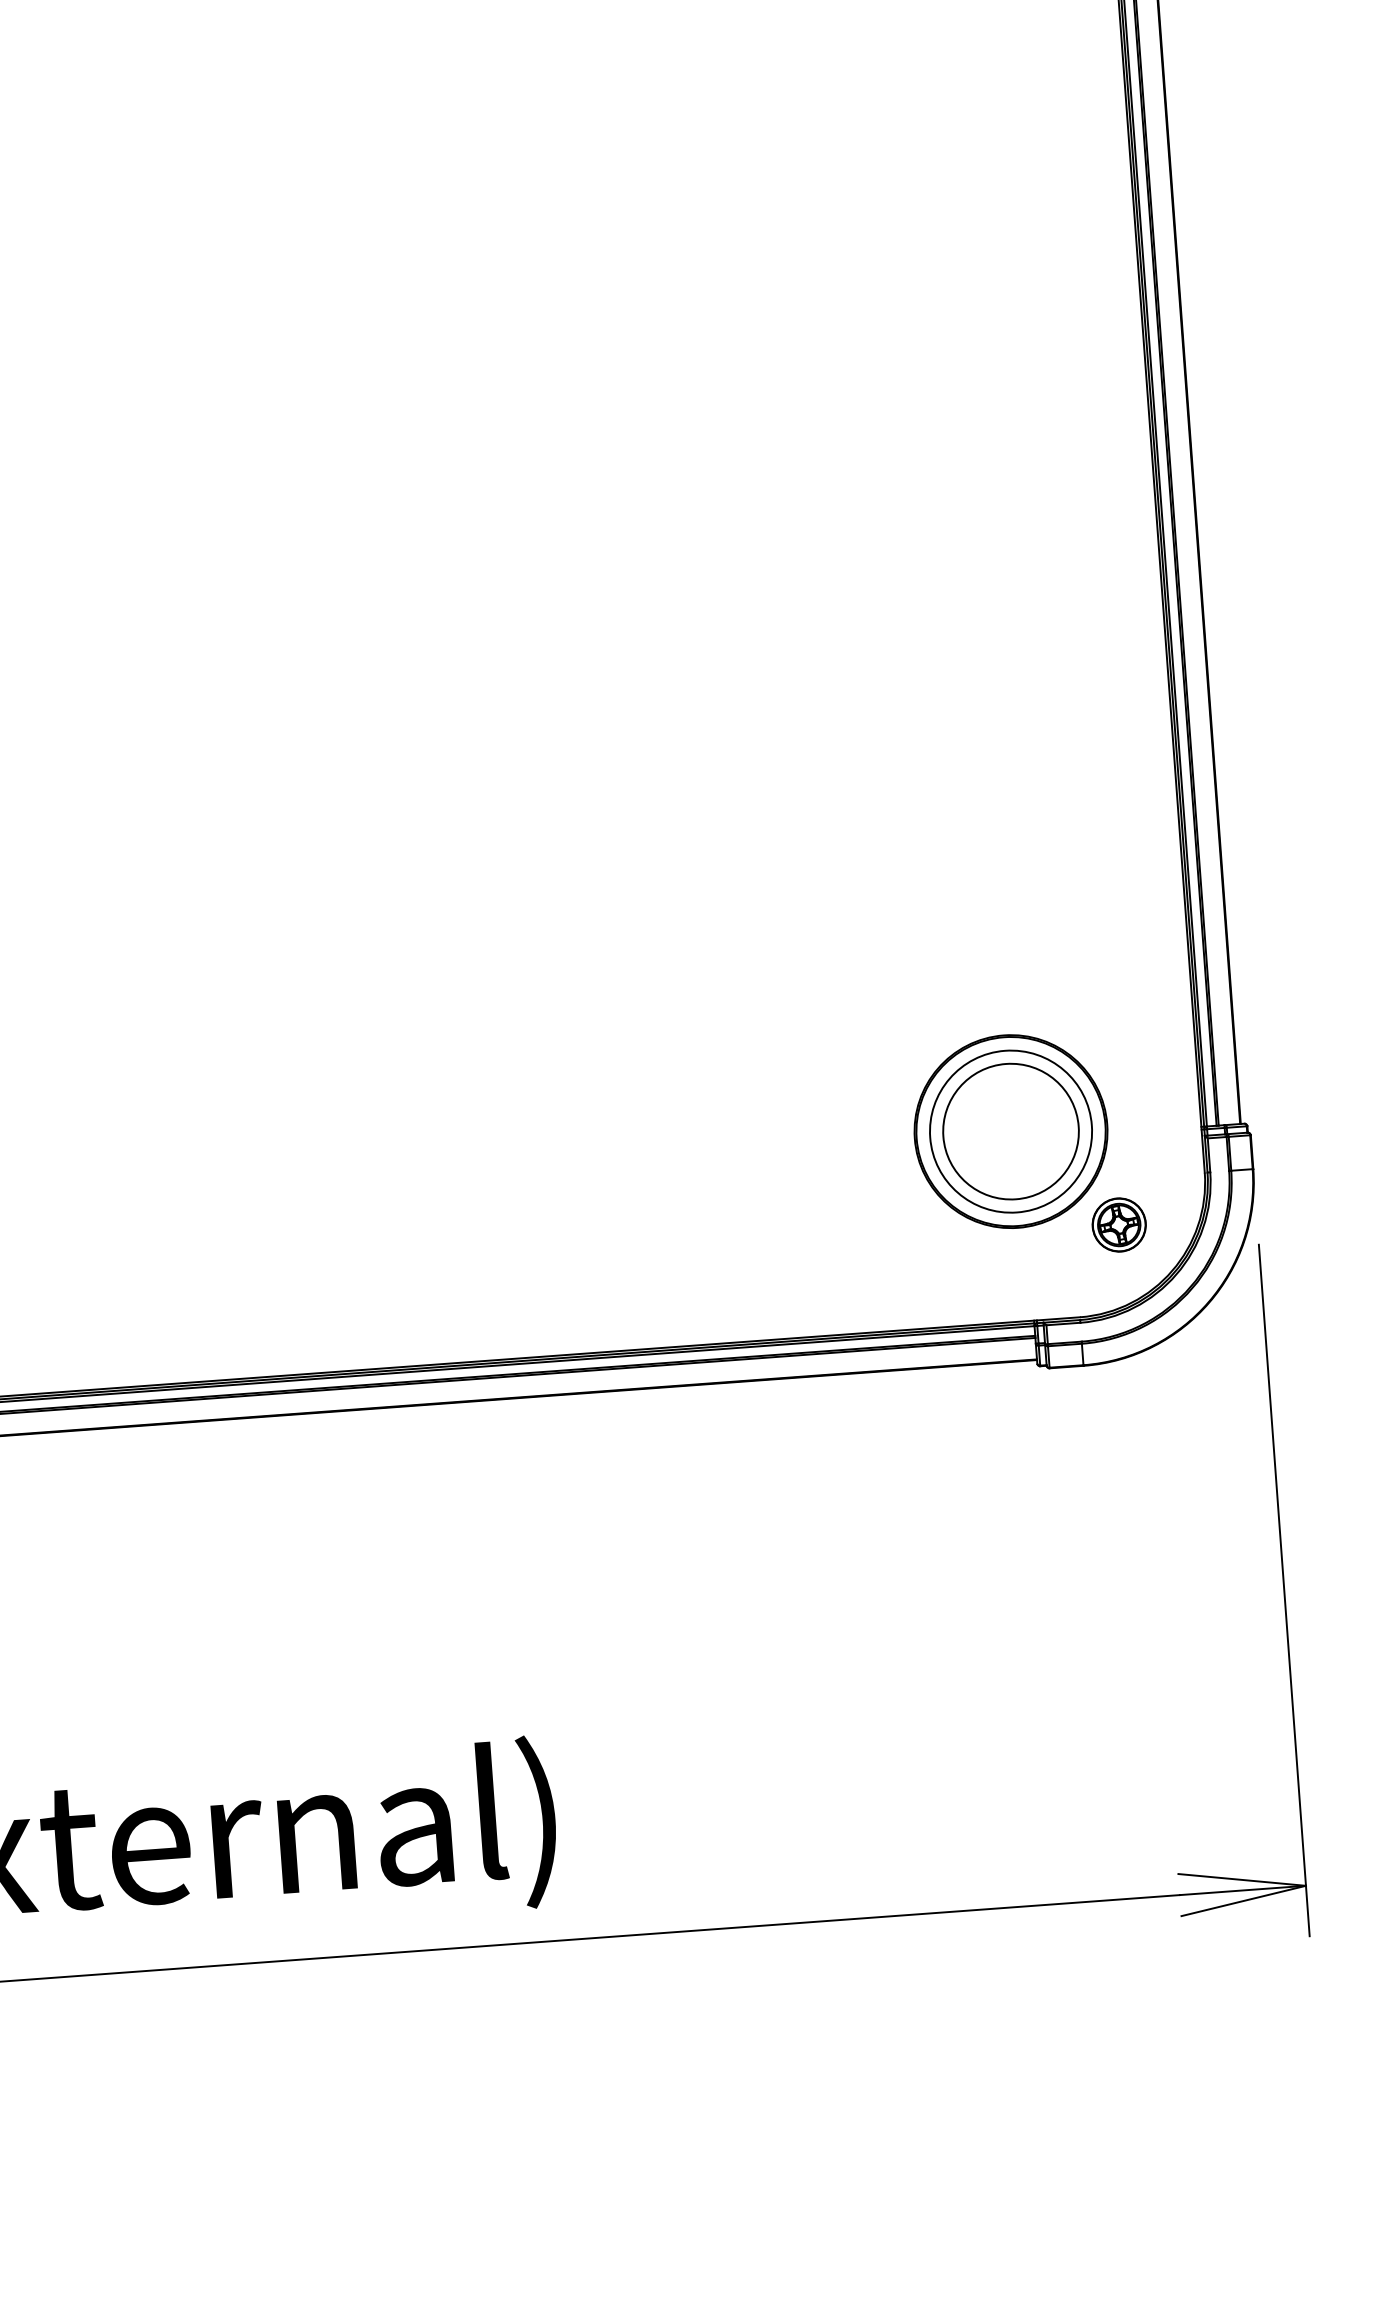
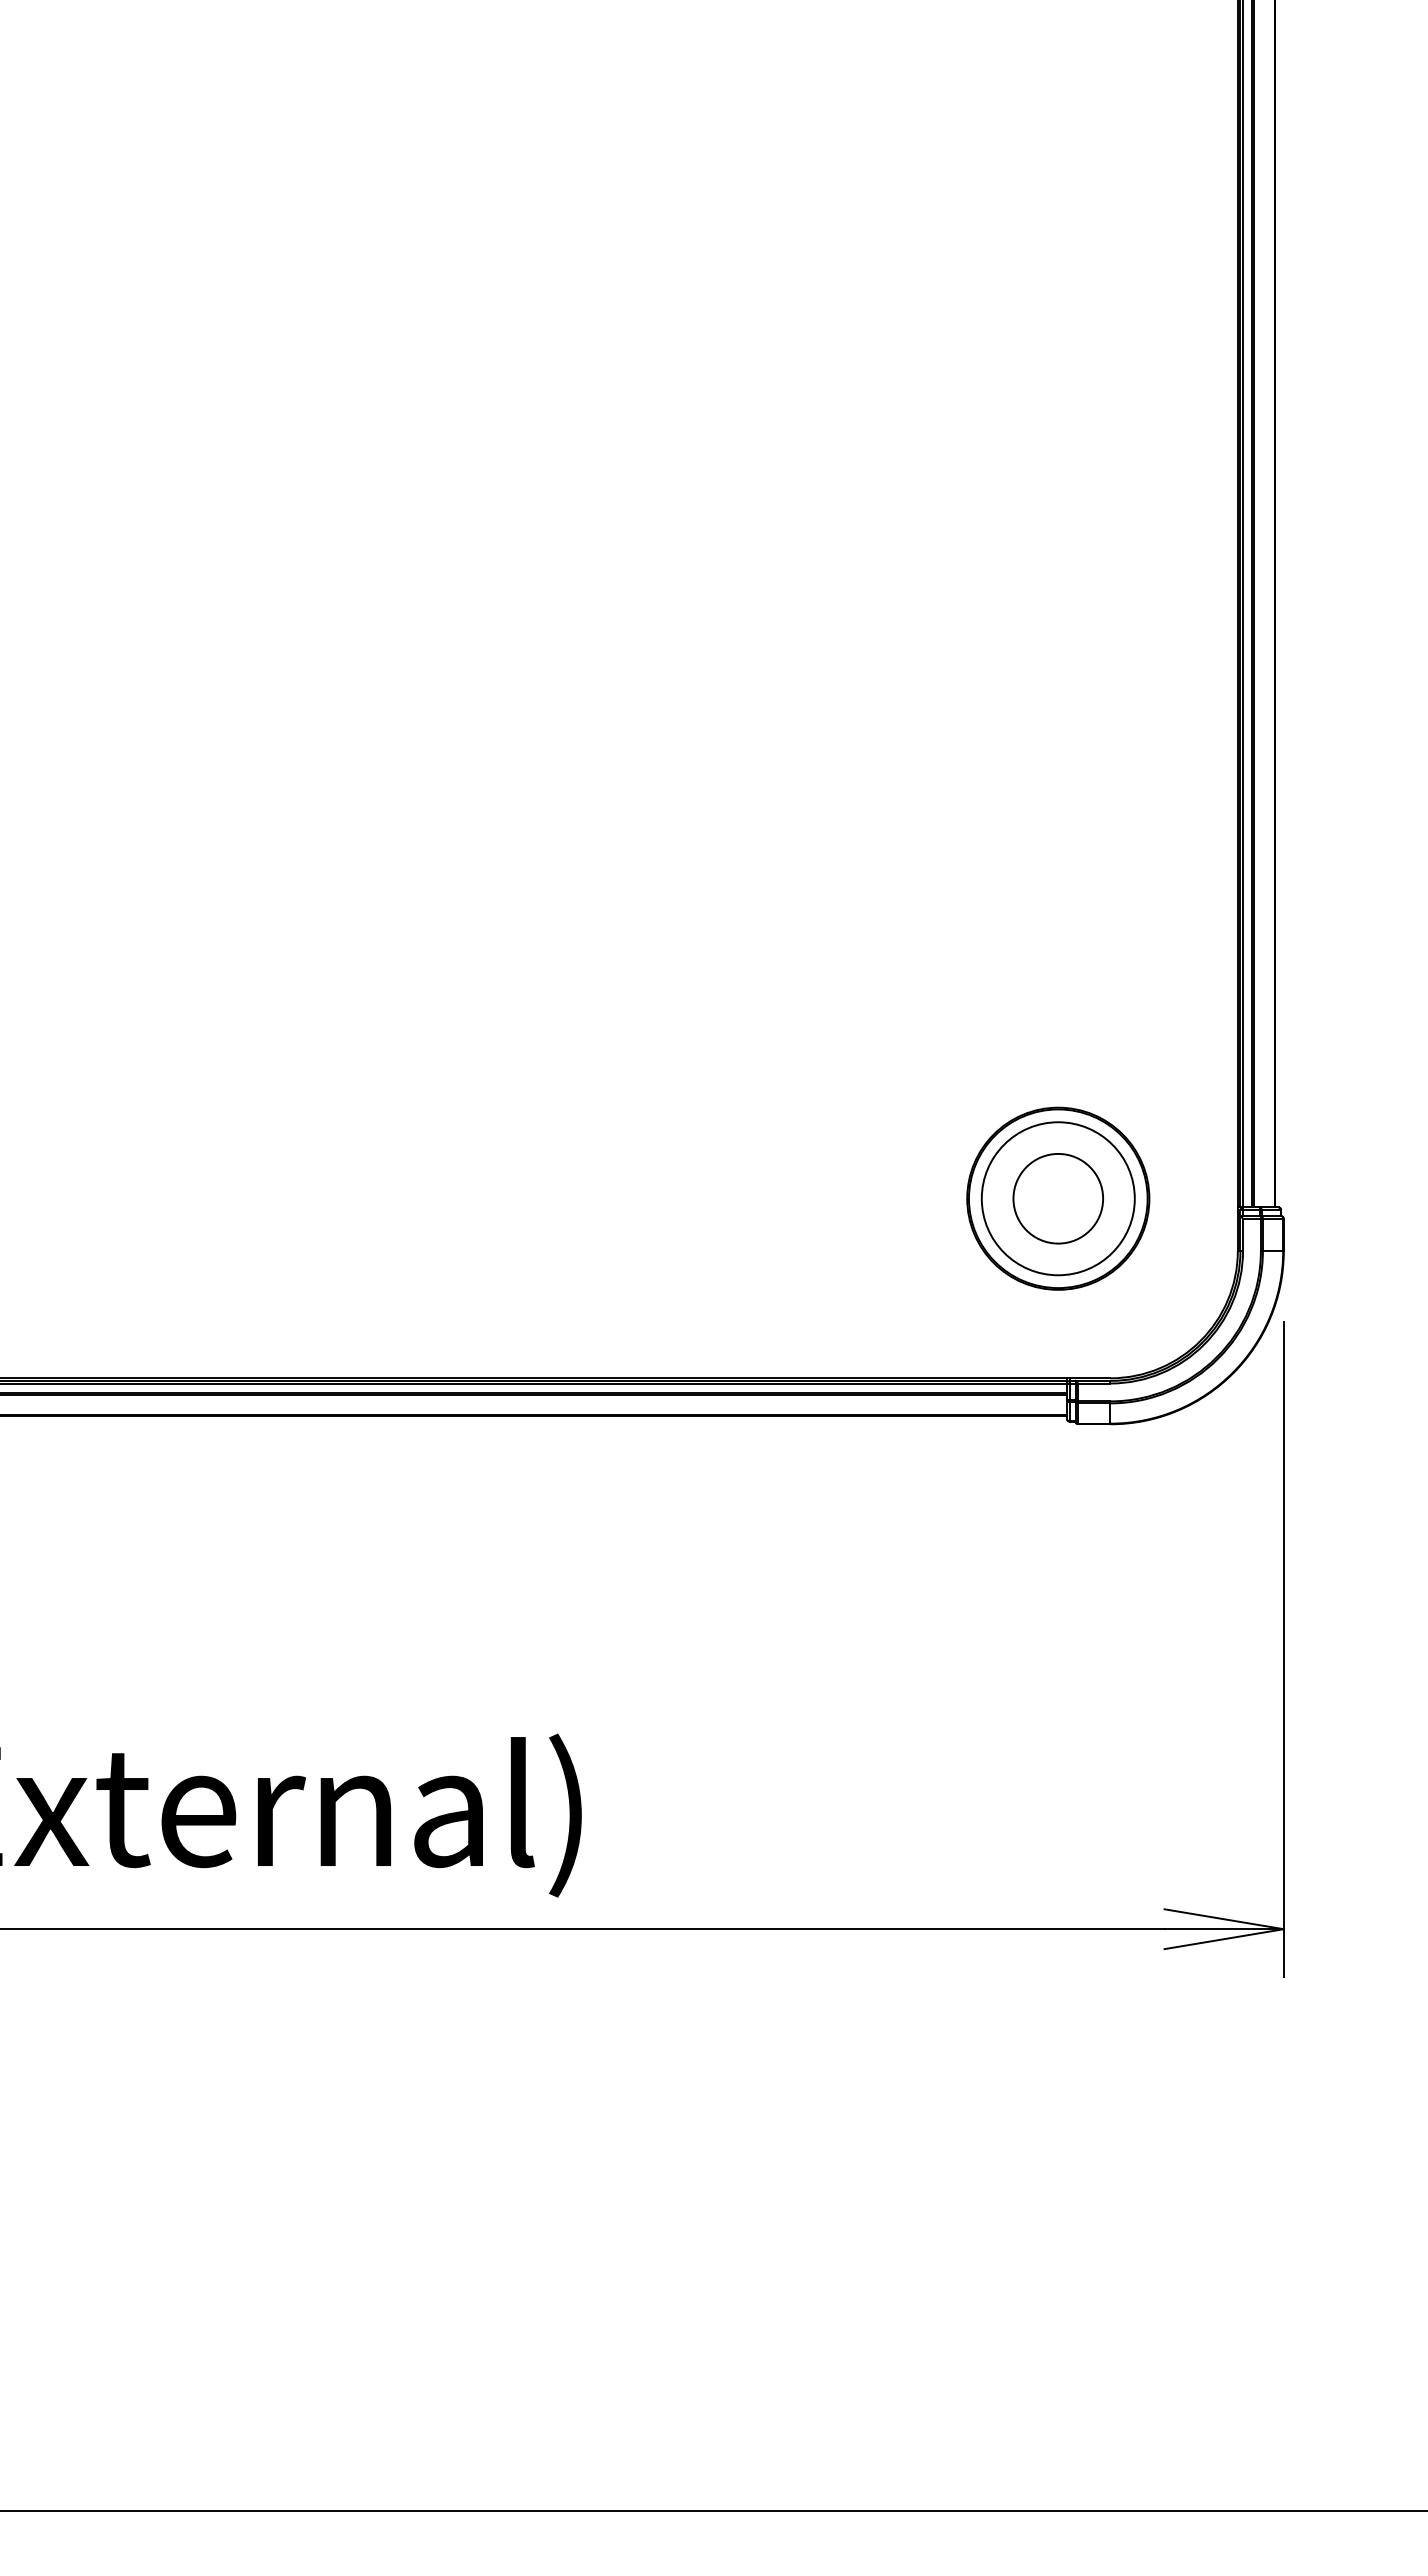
circle: (1011, 1131) -> (1058, 1198), size x0.7
part: (1119, 1225) -> (1153, 1294), removed

